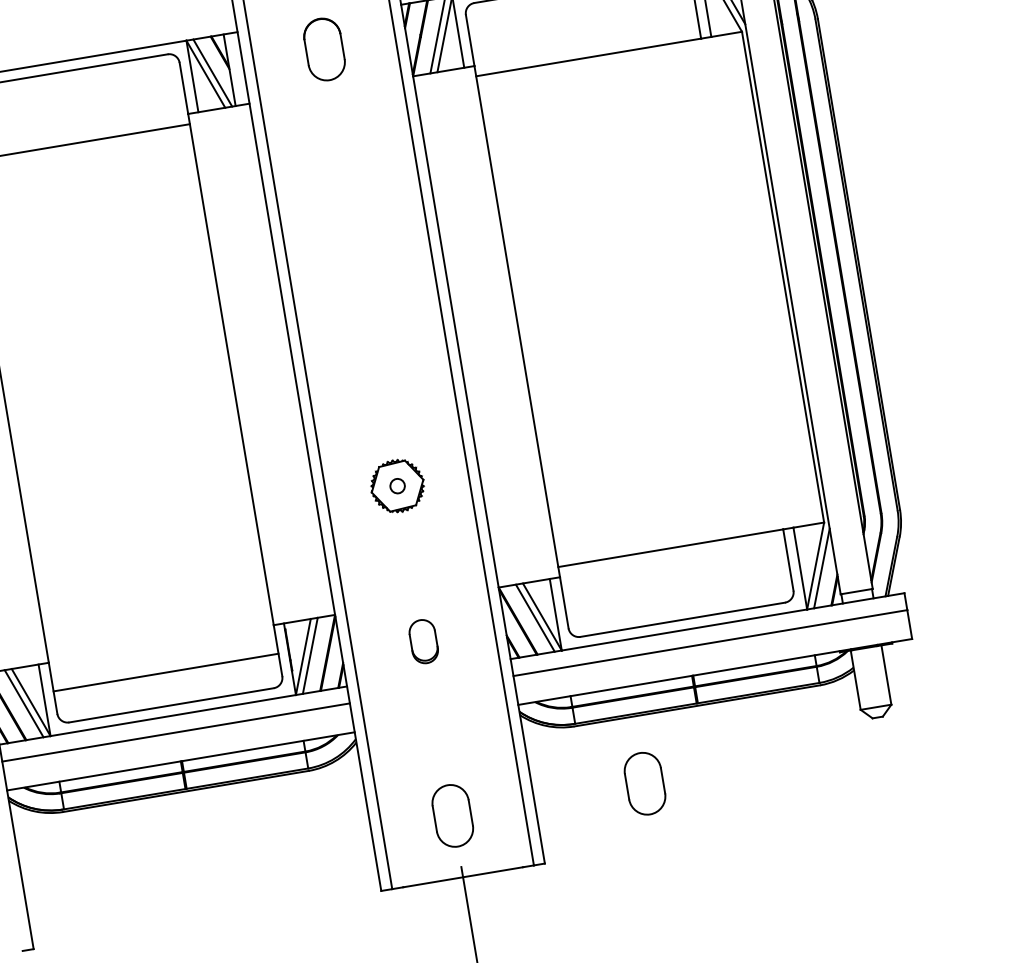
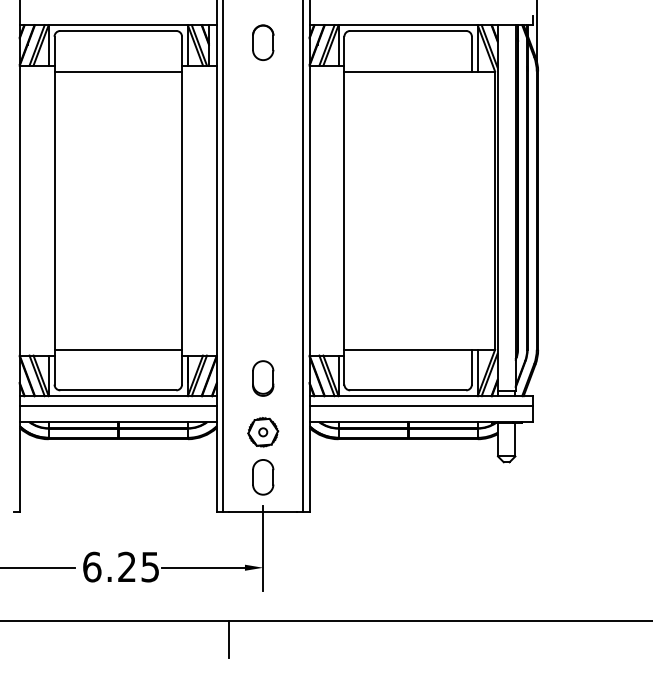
part: (398, 486) -> (263, 432), moved
part: (424, 641) -> (263, 378), size x1.43
line: (166, 671) -> (118, 349), moved
part: (645, 783) -> (372, 477), removed

